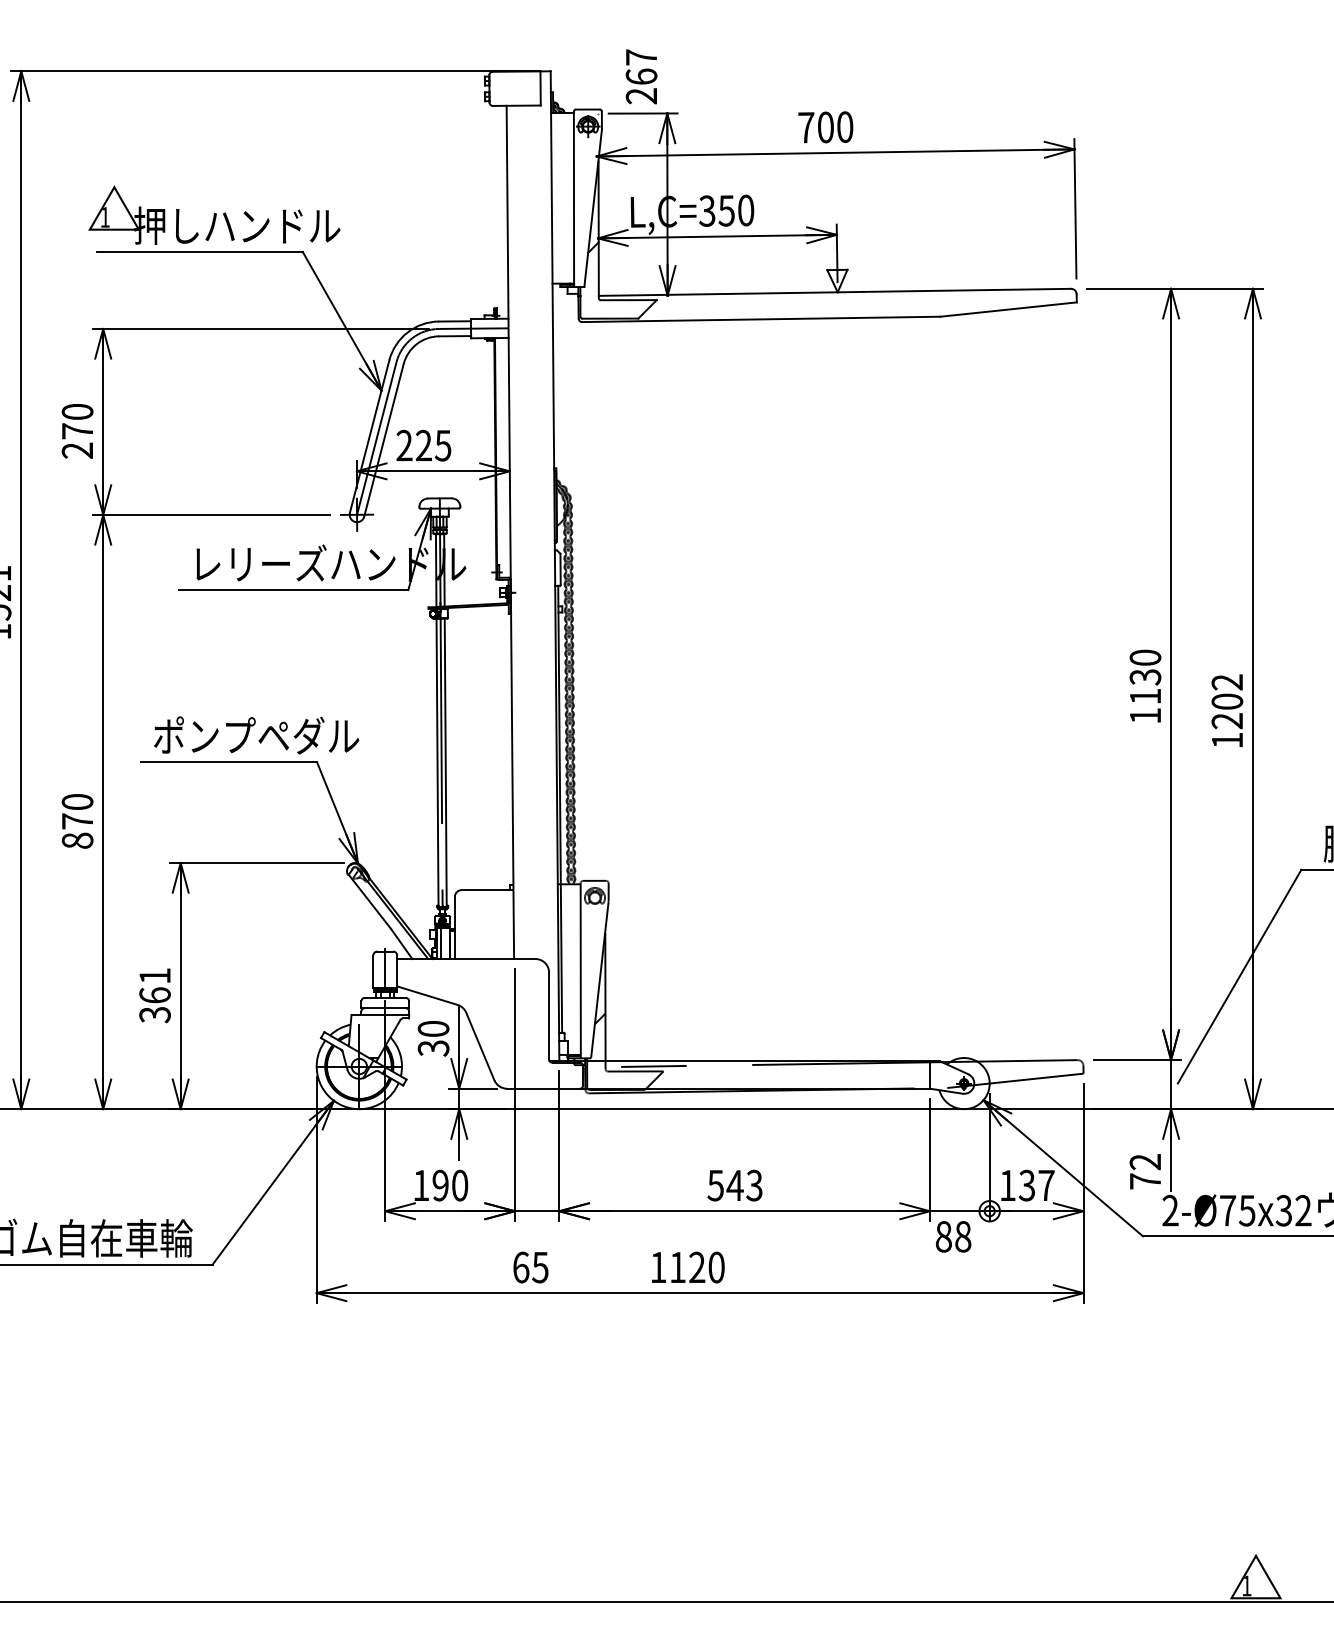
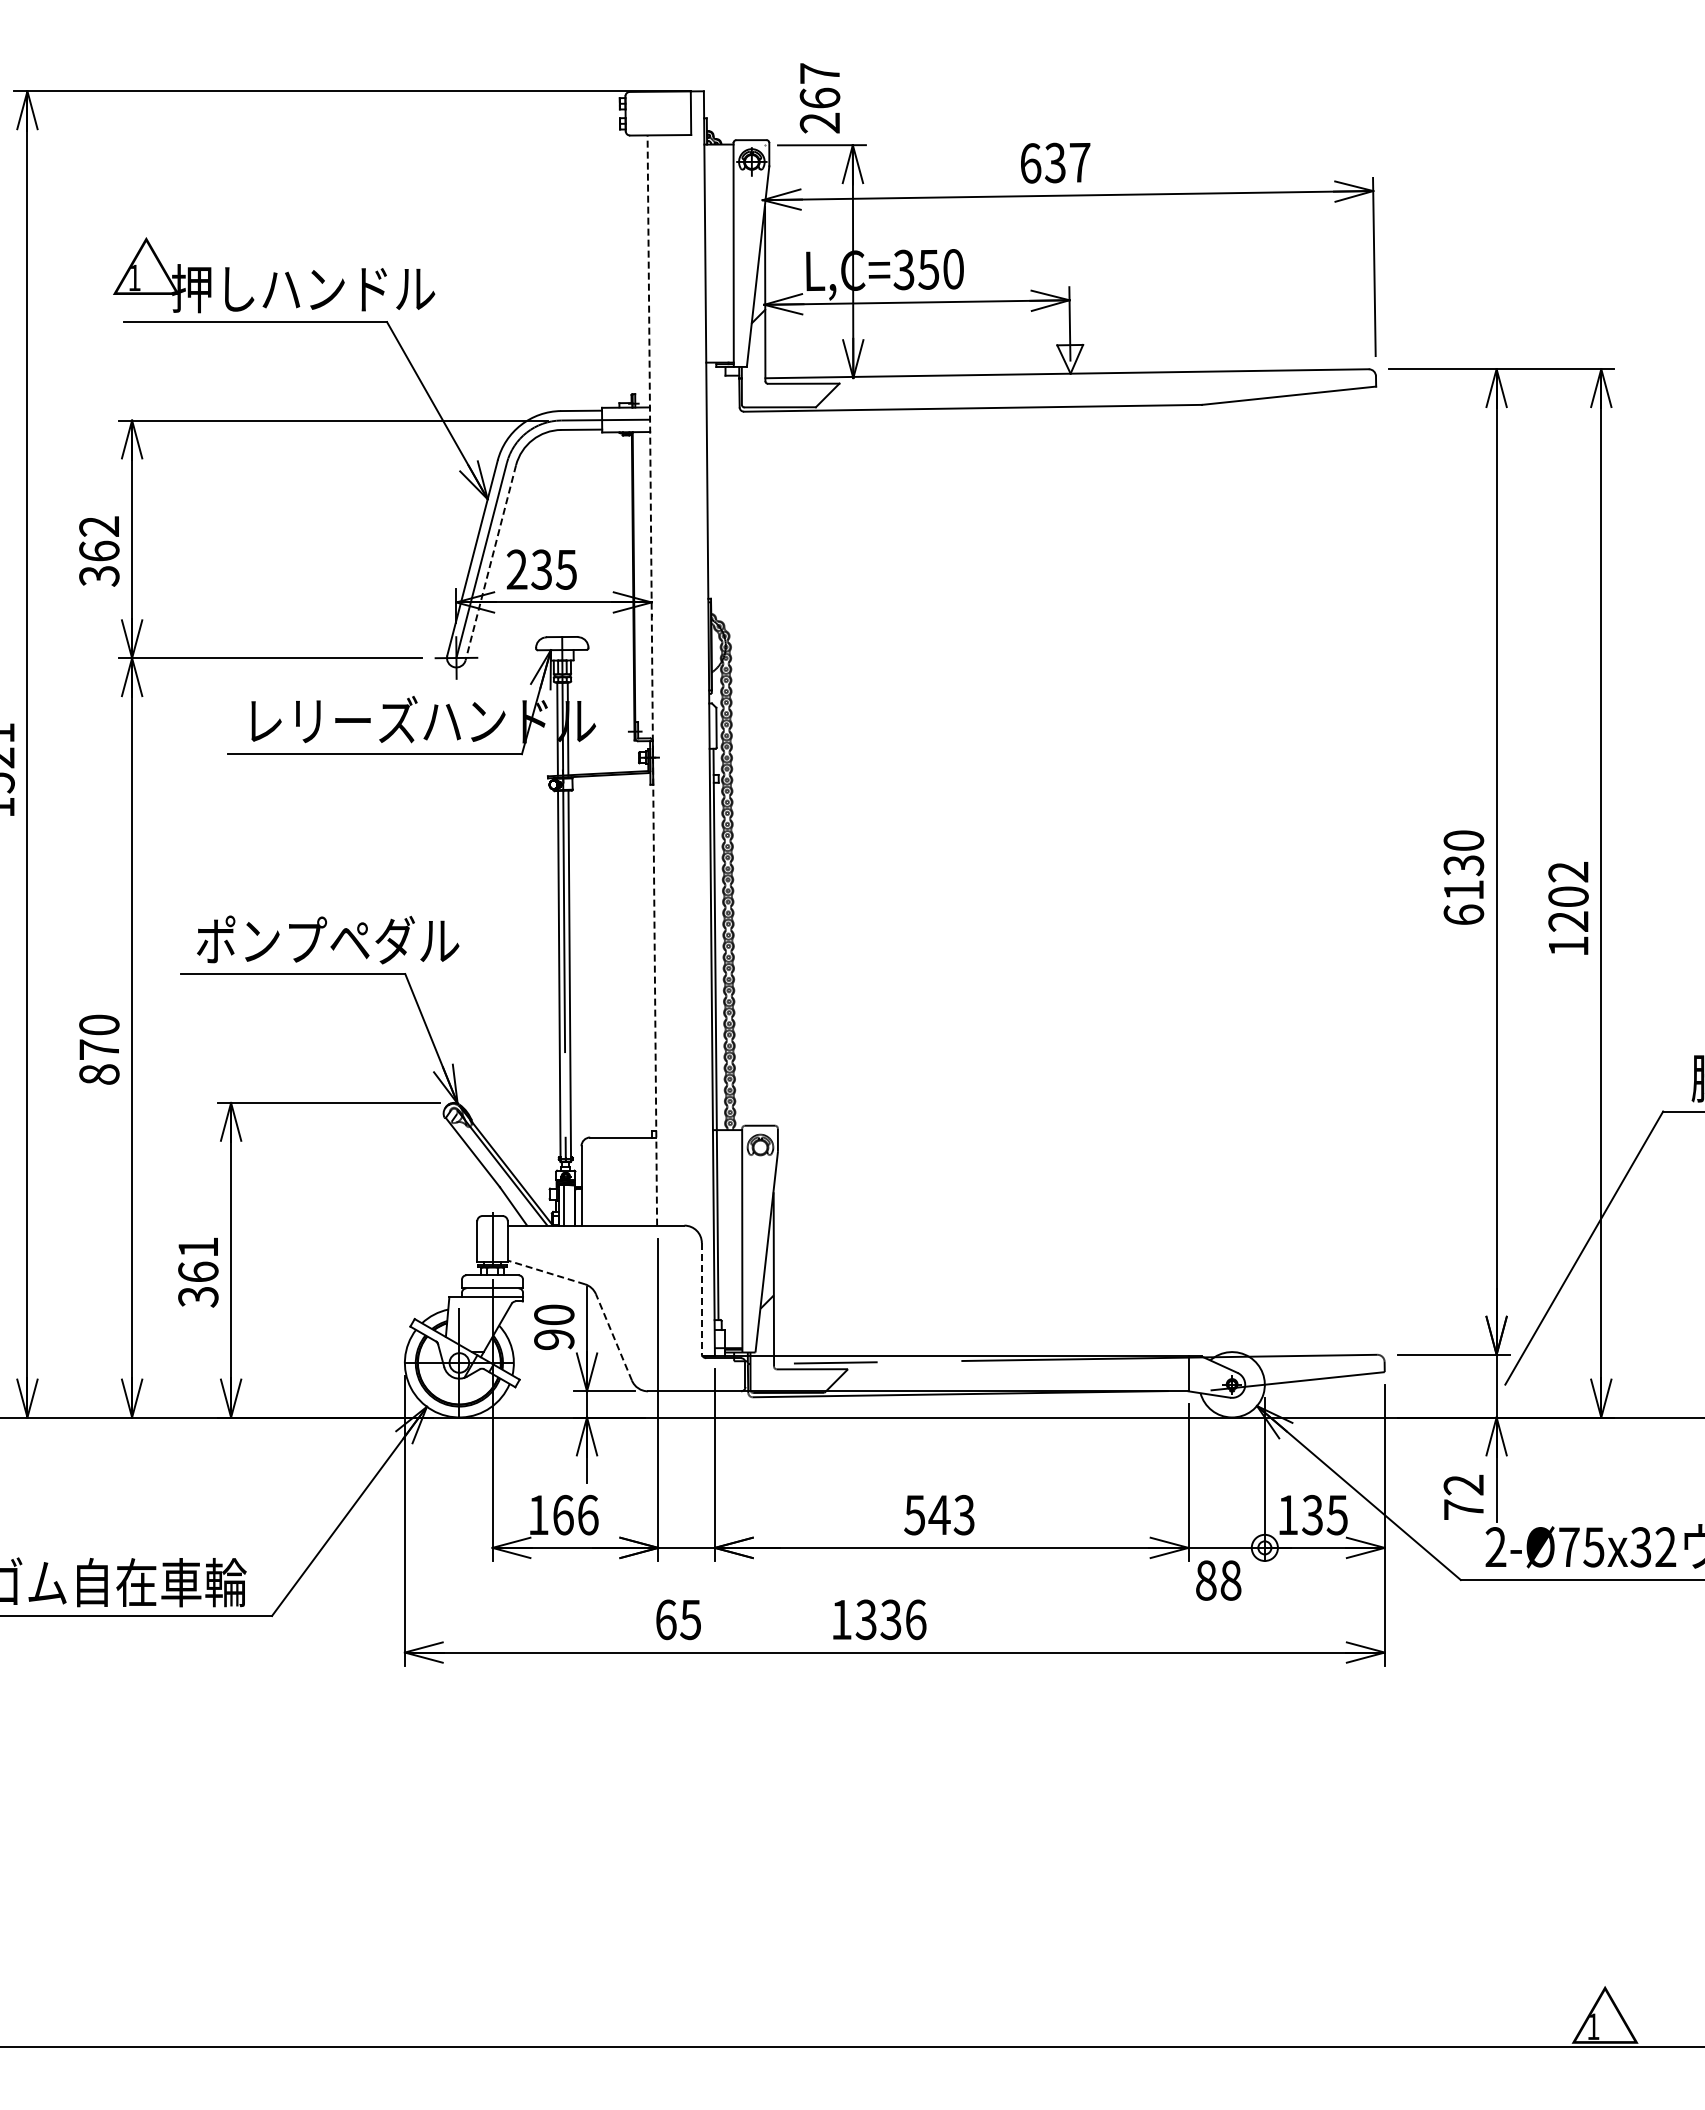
text: (825, 127) -> (1055, 162), 700 -> 637
text: (77, 431) -> (99, 551), 270 -> 362
line: (383, 440) -> (490, 562), solid -> dashed
text: (423, 445) -> (541, 569), 225 -> 235
line: (510, 532) -> (652, 680), solid -> dashed
text: (1145, 715) -> (1463, 914), 1130 -> 6130
line: (426, 995) -> (545, 1272), solid -> dashed
line: (548, 1016) -> (701, 1298), solid -> dashed
line: (479, 1046) -> (613, 1337), solid -> dashed
text: (433, 1048) -> (554, 1339), 30 -> 90
text: (450, 1185) -> (575, 1514), 190 -> 166
text: (1045, 1185) -> (1336, 1515), 137 -> 135
text: (696, 1267) -> (890, 1619), 1120 -> 1336

